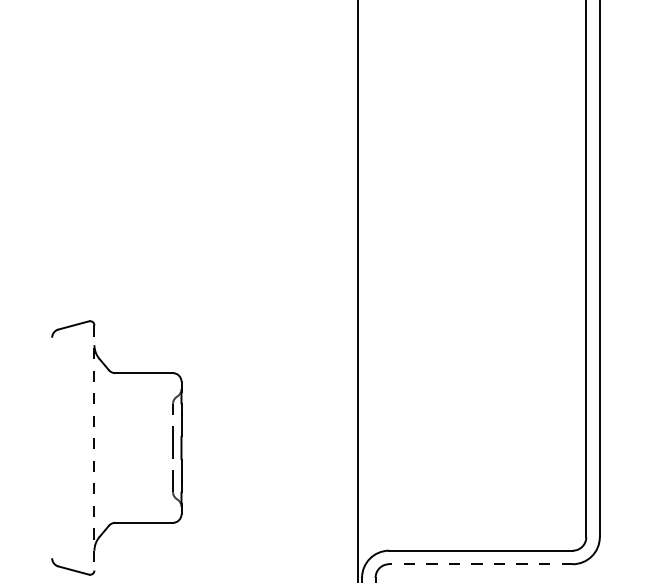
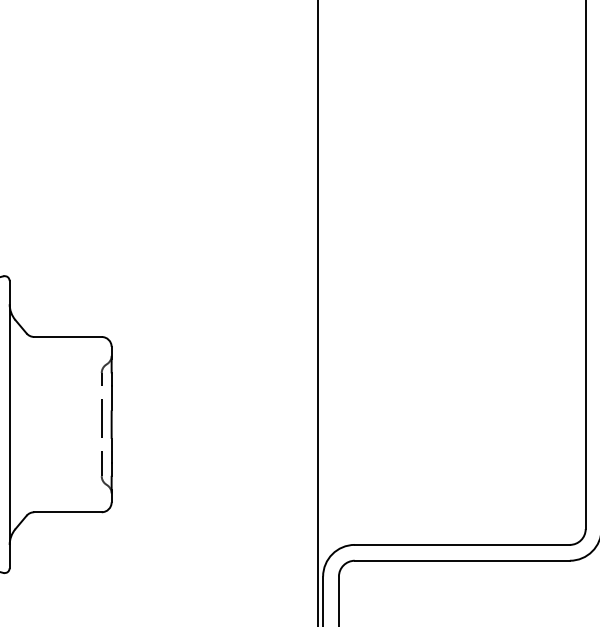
line: (94, 447) -> (9, 424), dashed -> solid
line: (480, 564) -> (461, 561), dashed -> solid

